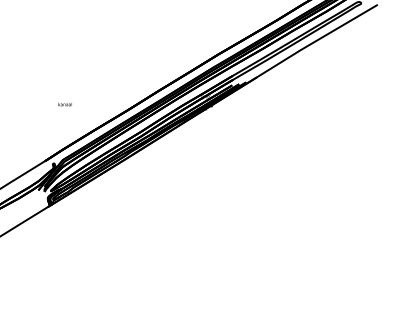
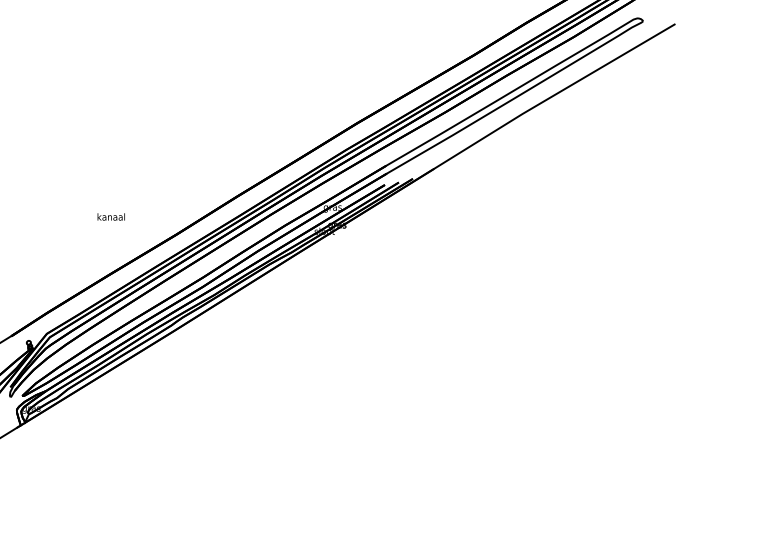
text: (64, 104) -> (110, 217), moved

